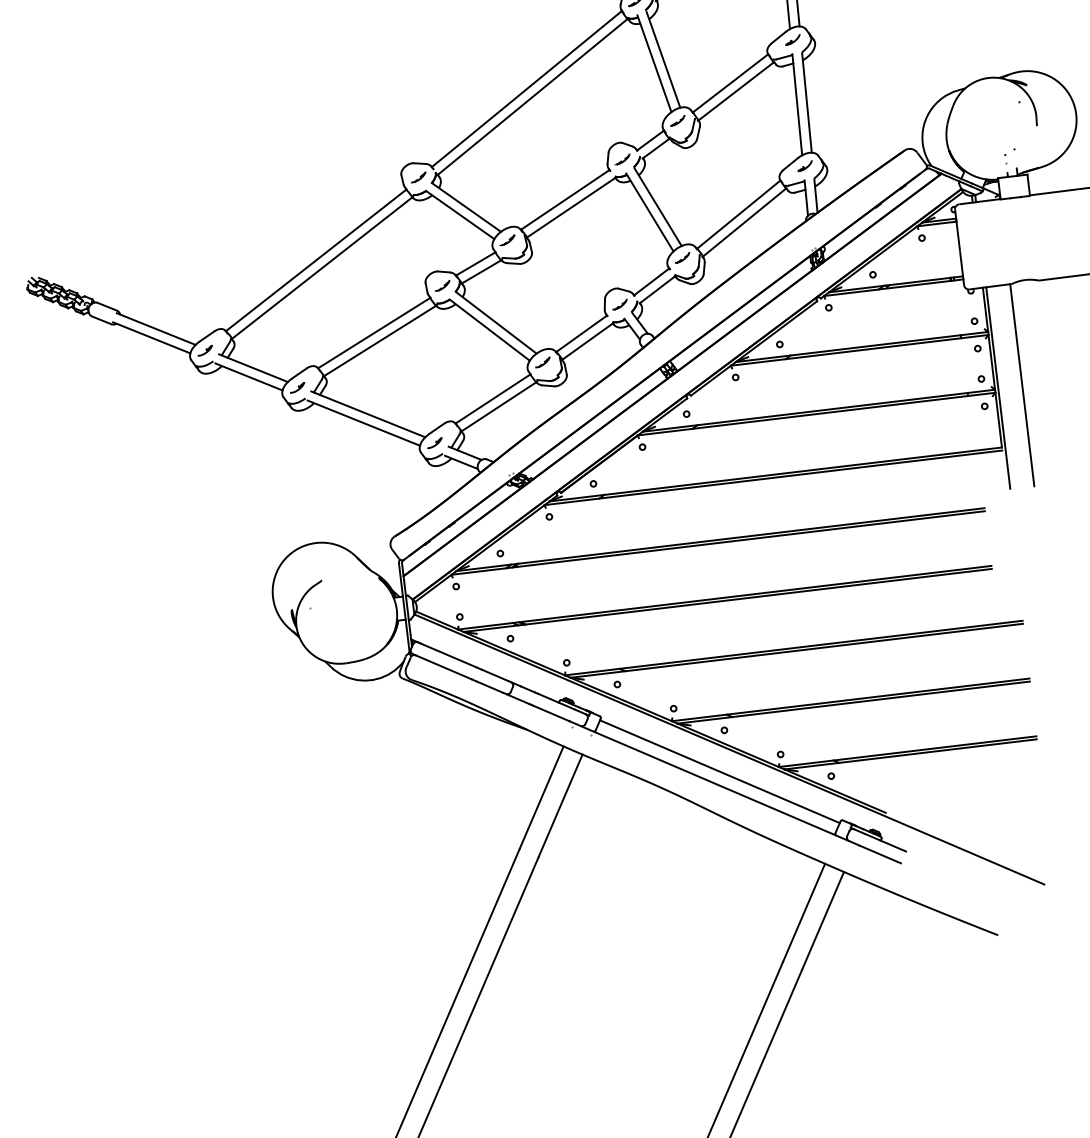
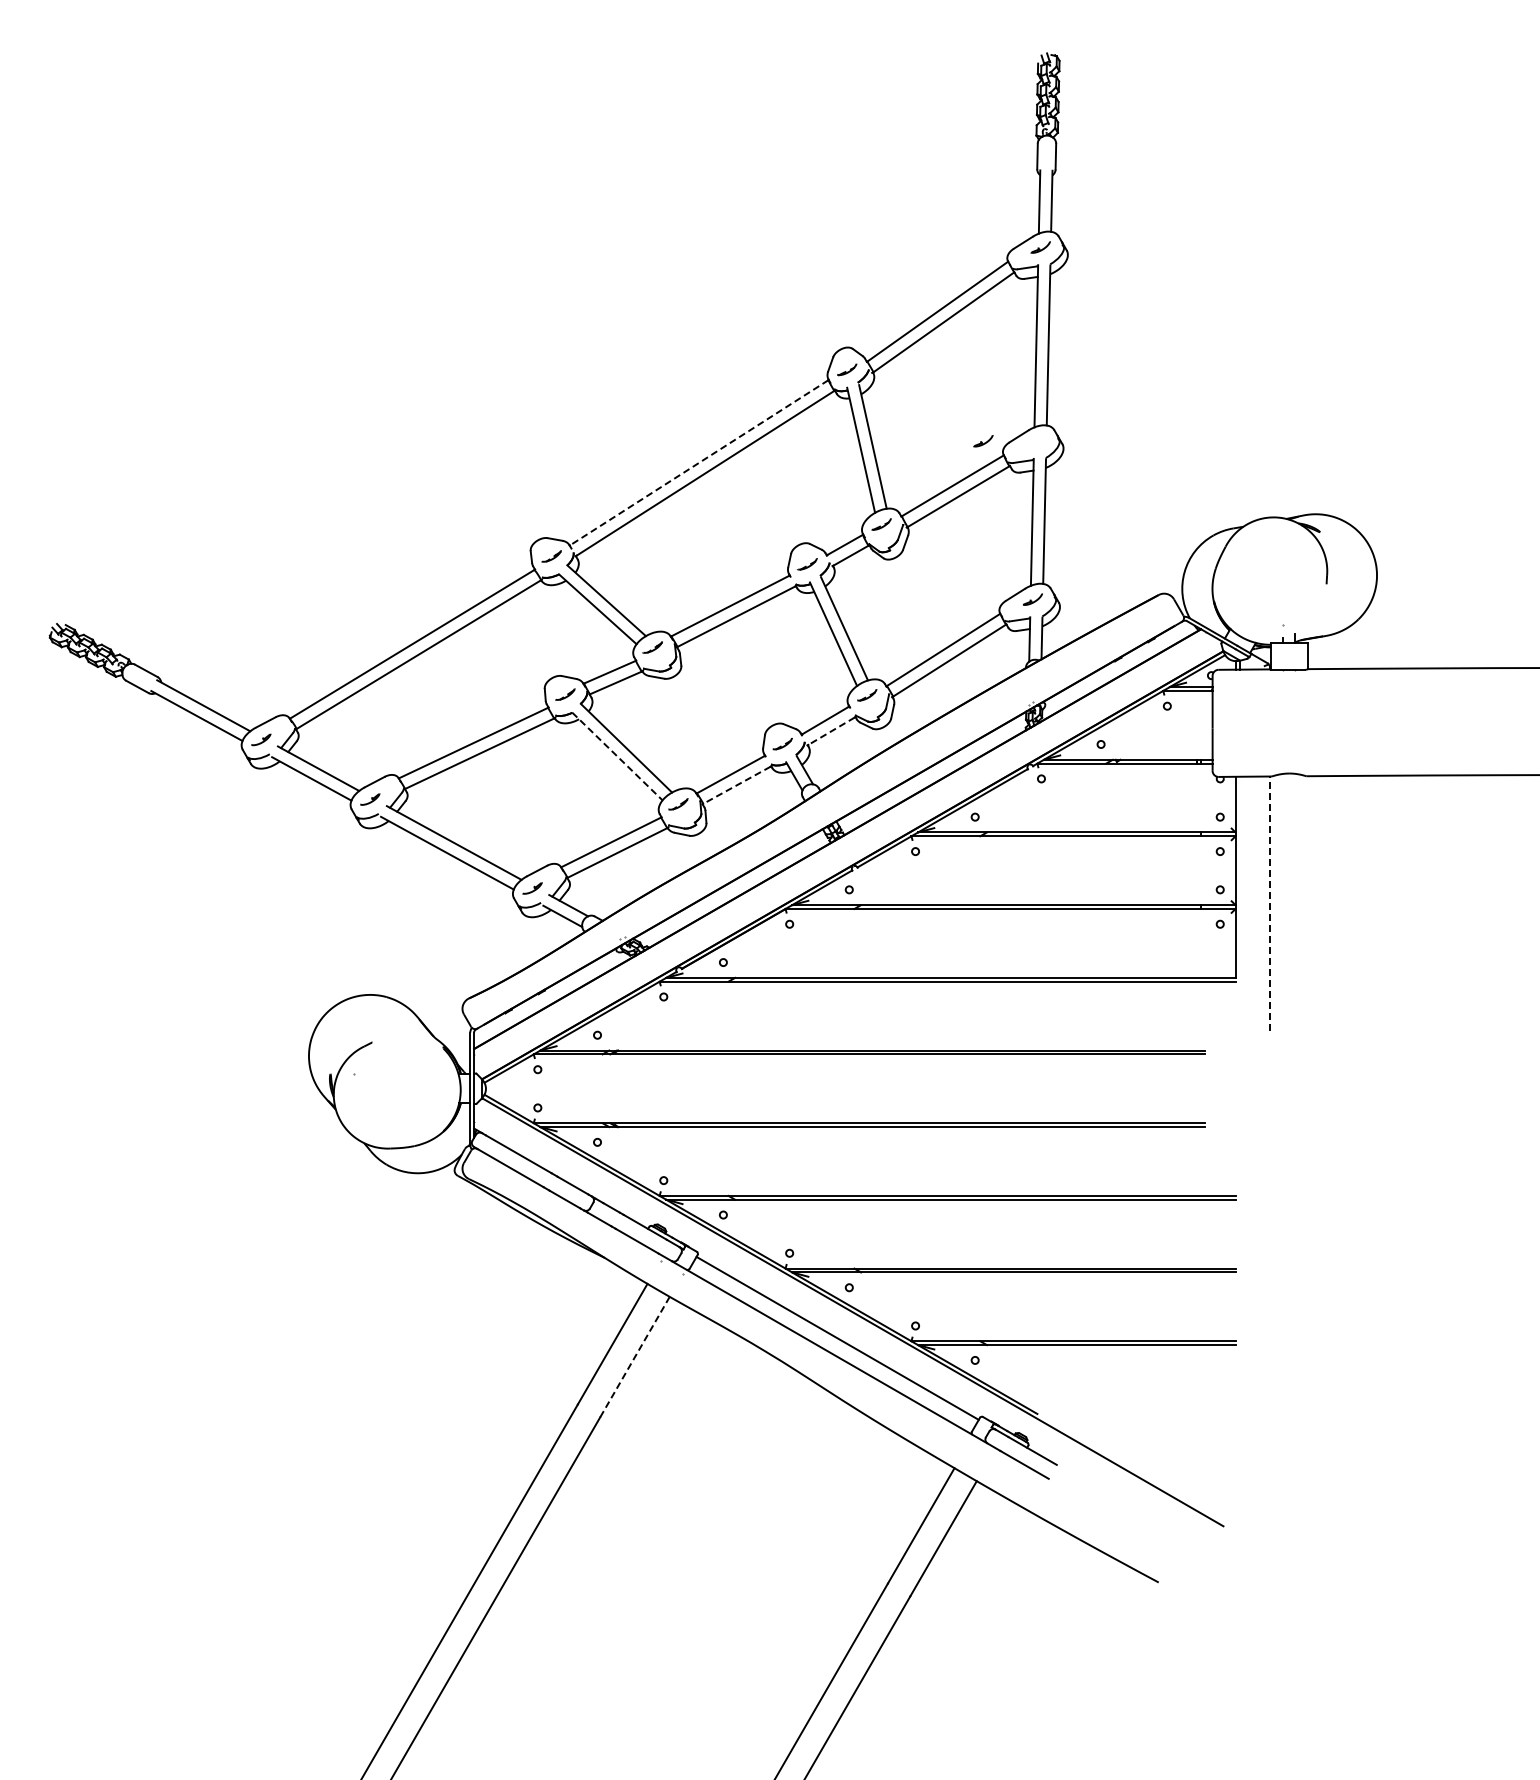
part: (792, 40) -> (983, 441), moved
line: (526, 89) -> (698, 463), solid -> dashed
line: (657, 290) -> (831, 731), solid -> dashed
line: (489, 330) -> (617, 756), solid -> dashed
line: (587, 341) -> (736, 785), solid -> dashed
line: (1021, 385) -> (1269, 903), solid -> dashed
line: (998, 388) -> (1239, 903), removed
line: (560, 806) -> (634, 1357), solid -> dashed

